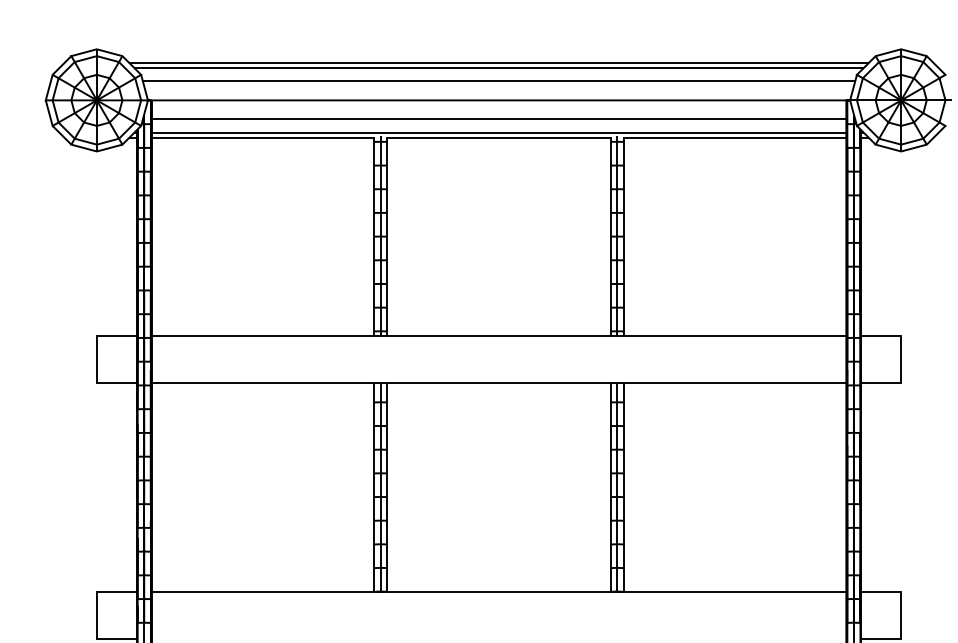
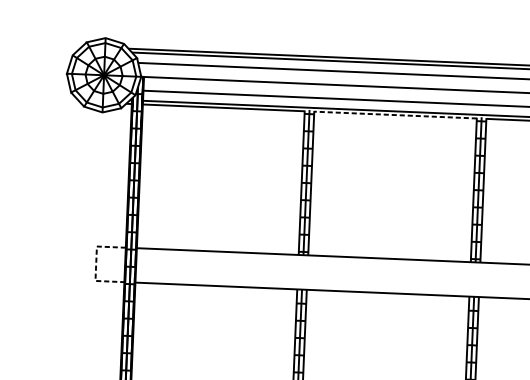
line: (499, 138) -> (395, 115), solid -> dashed
line: (96, 359) -> (95, 263), solid -> dashed

